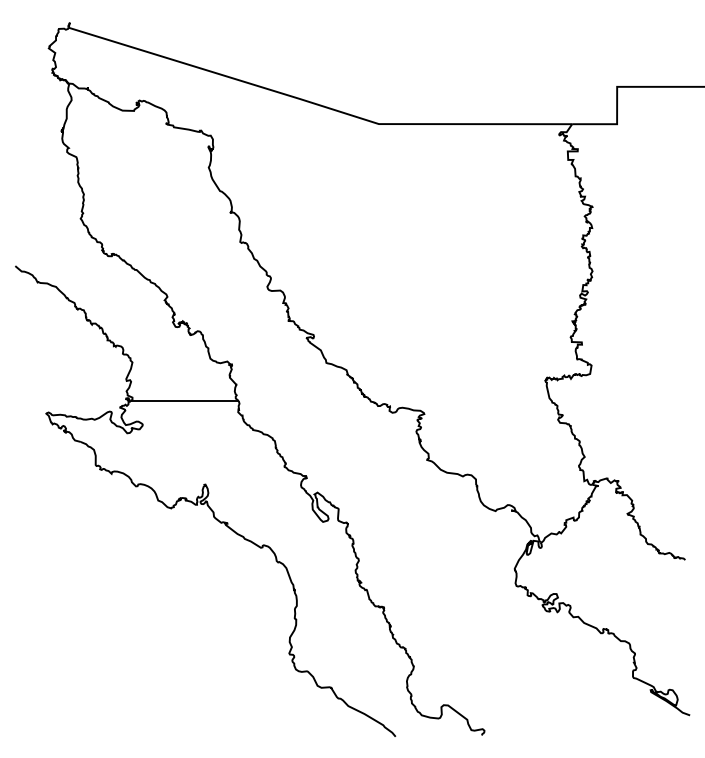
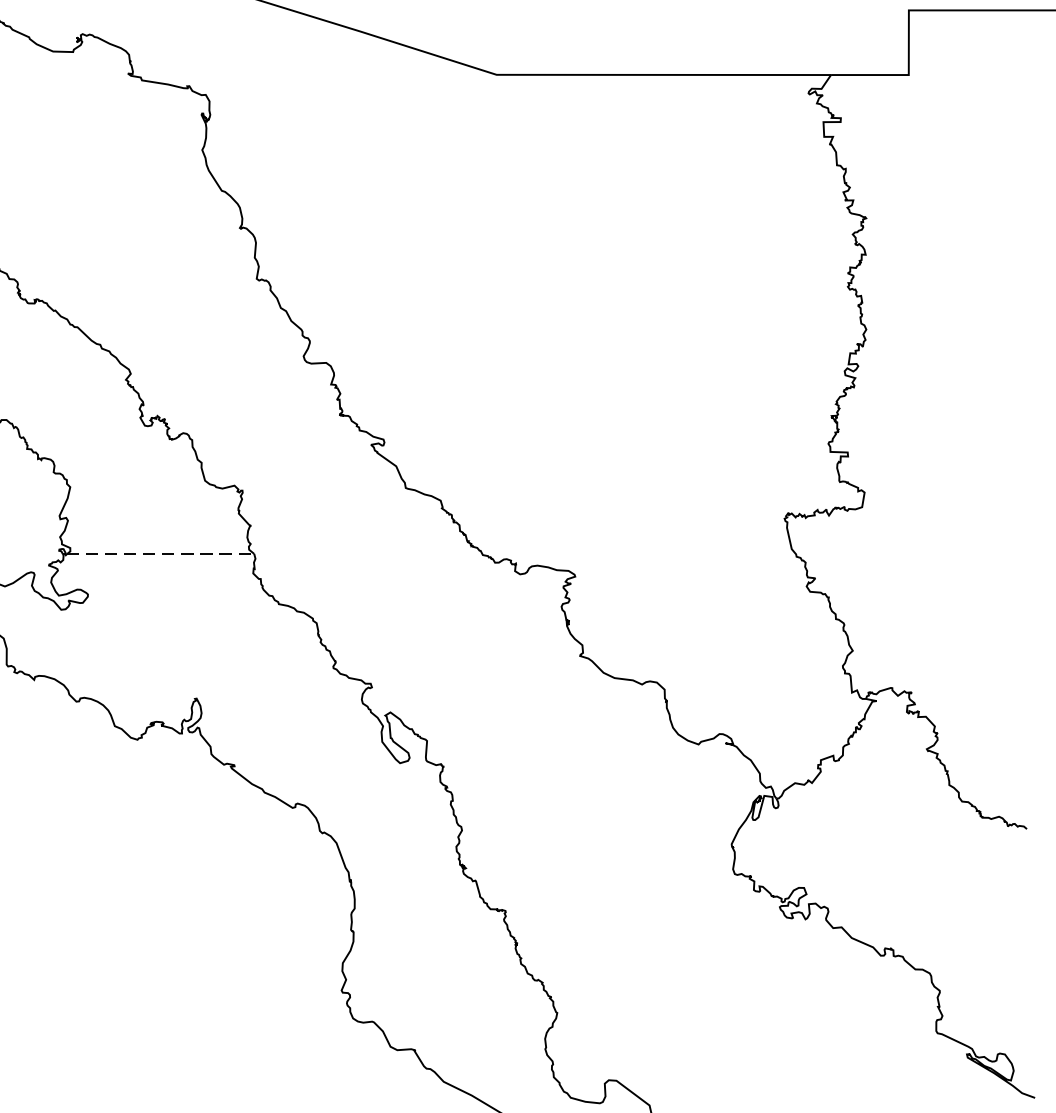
line: (185, 401) -> (162, 554), solid -> dashed

